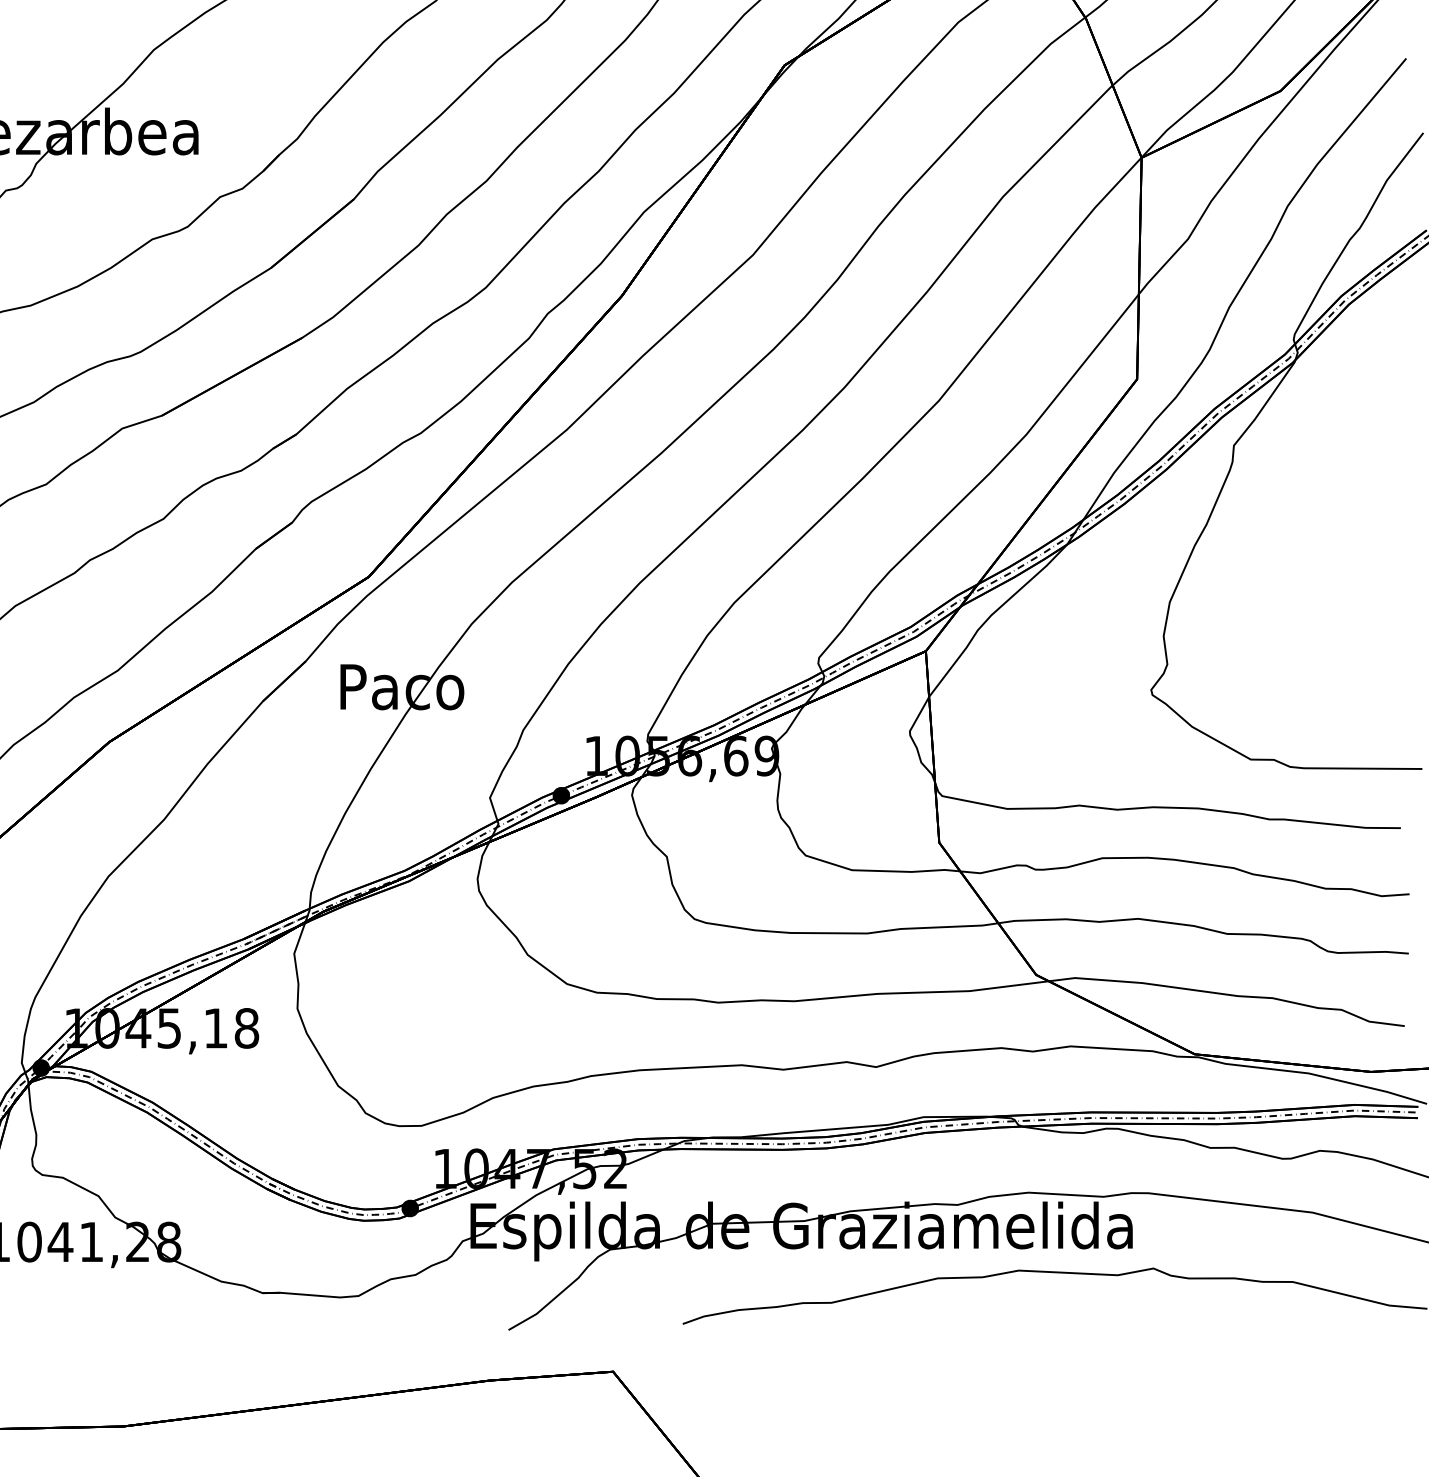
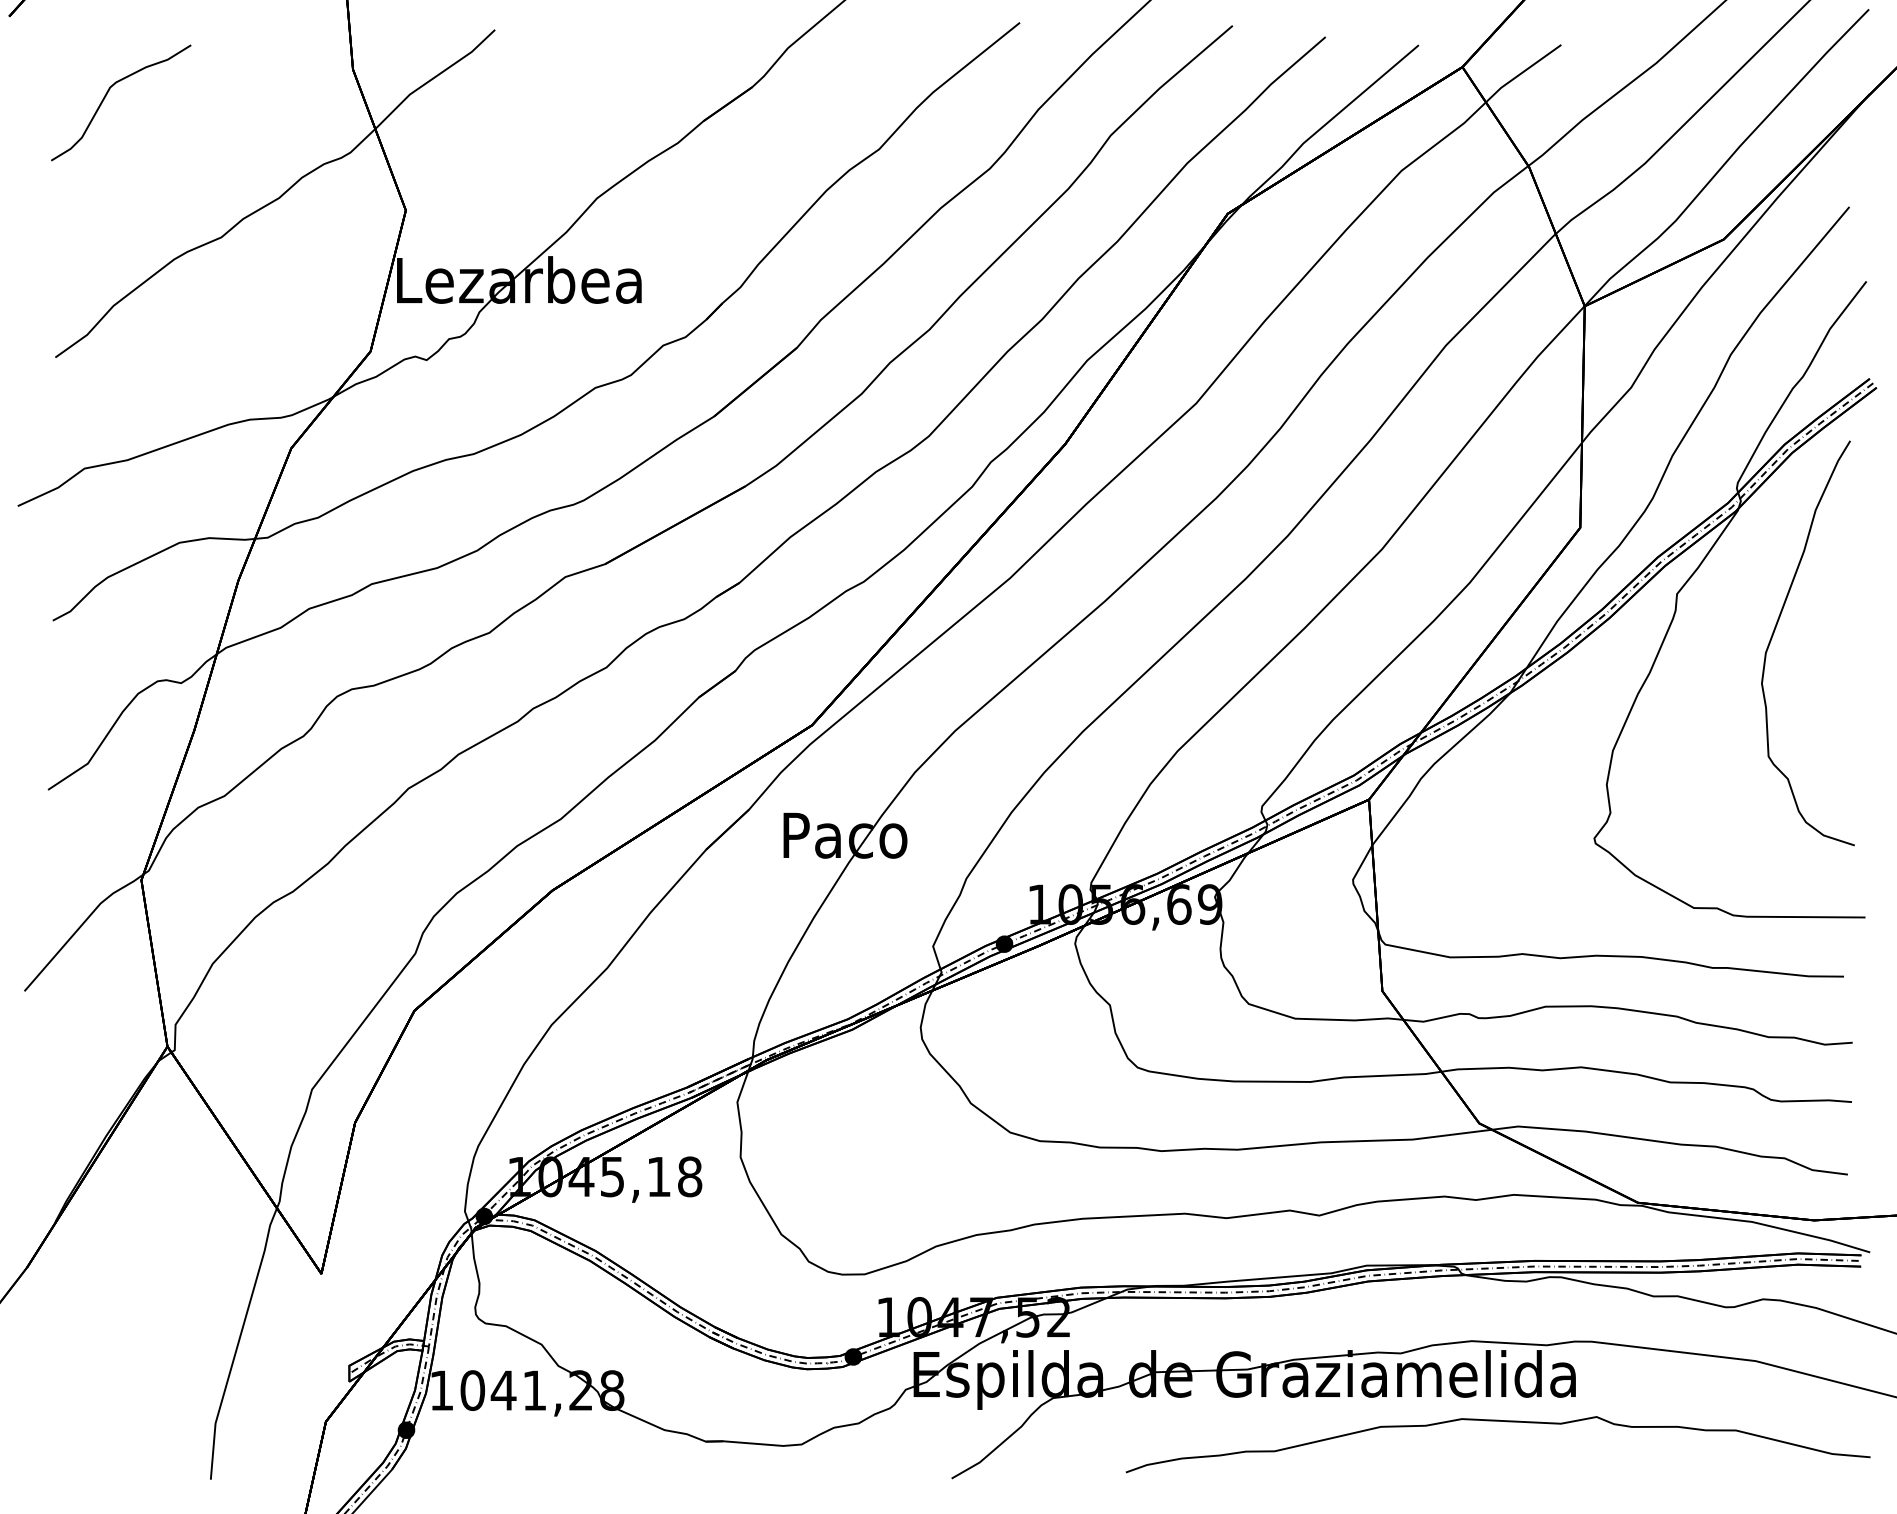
curve: (1331, 485) -> (1774, 633), added

